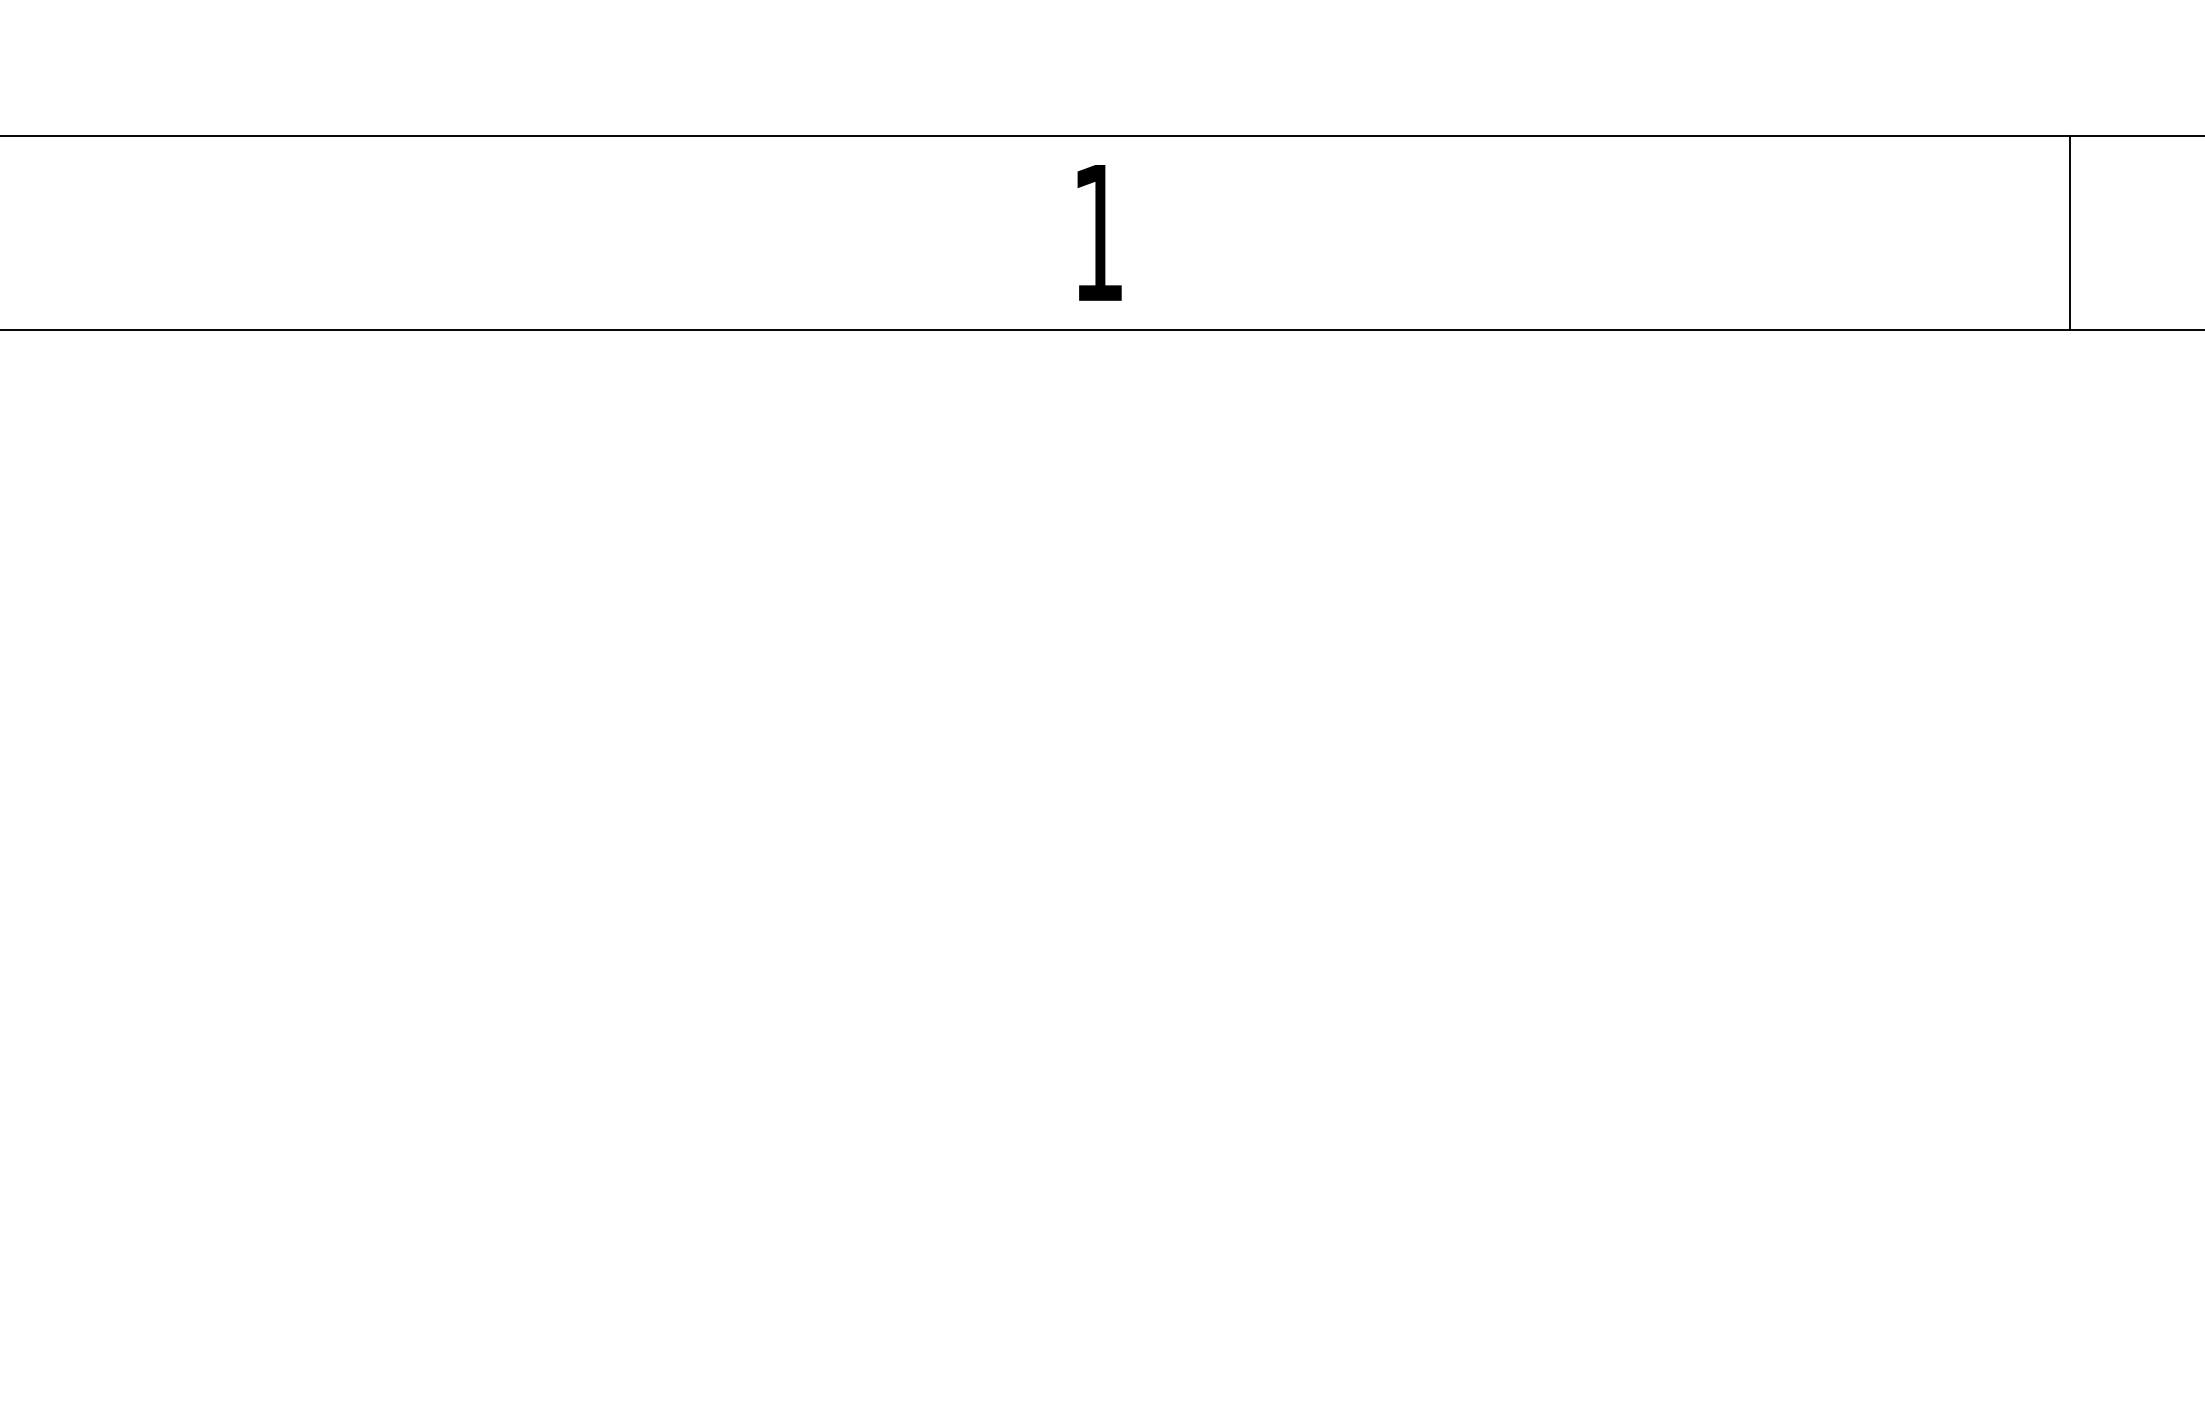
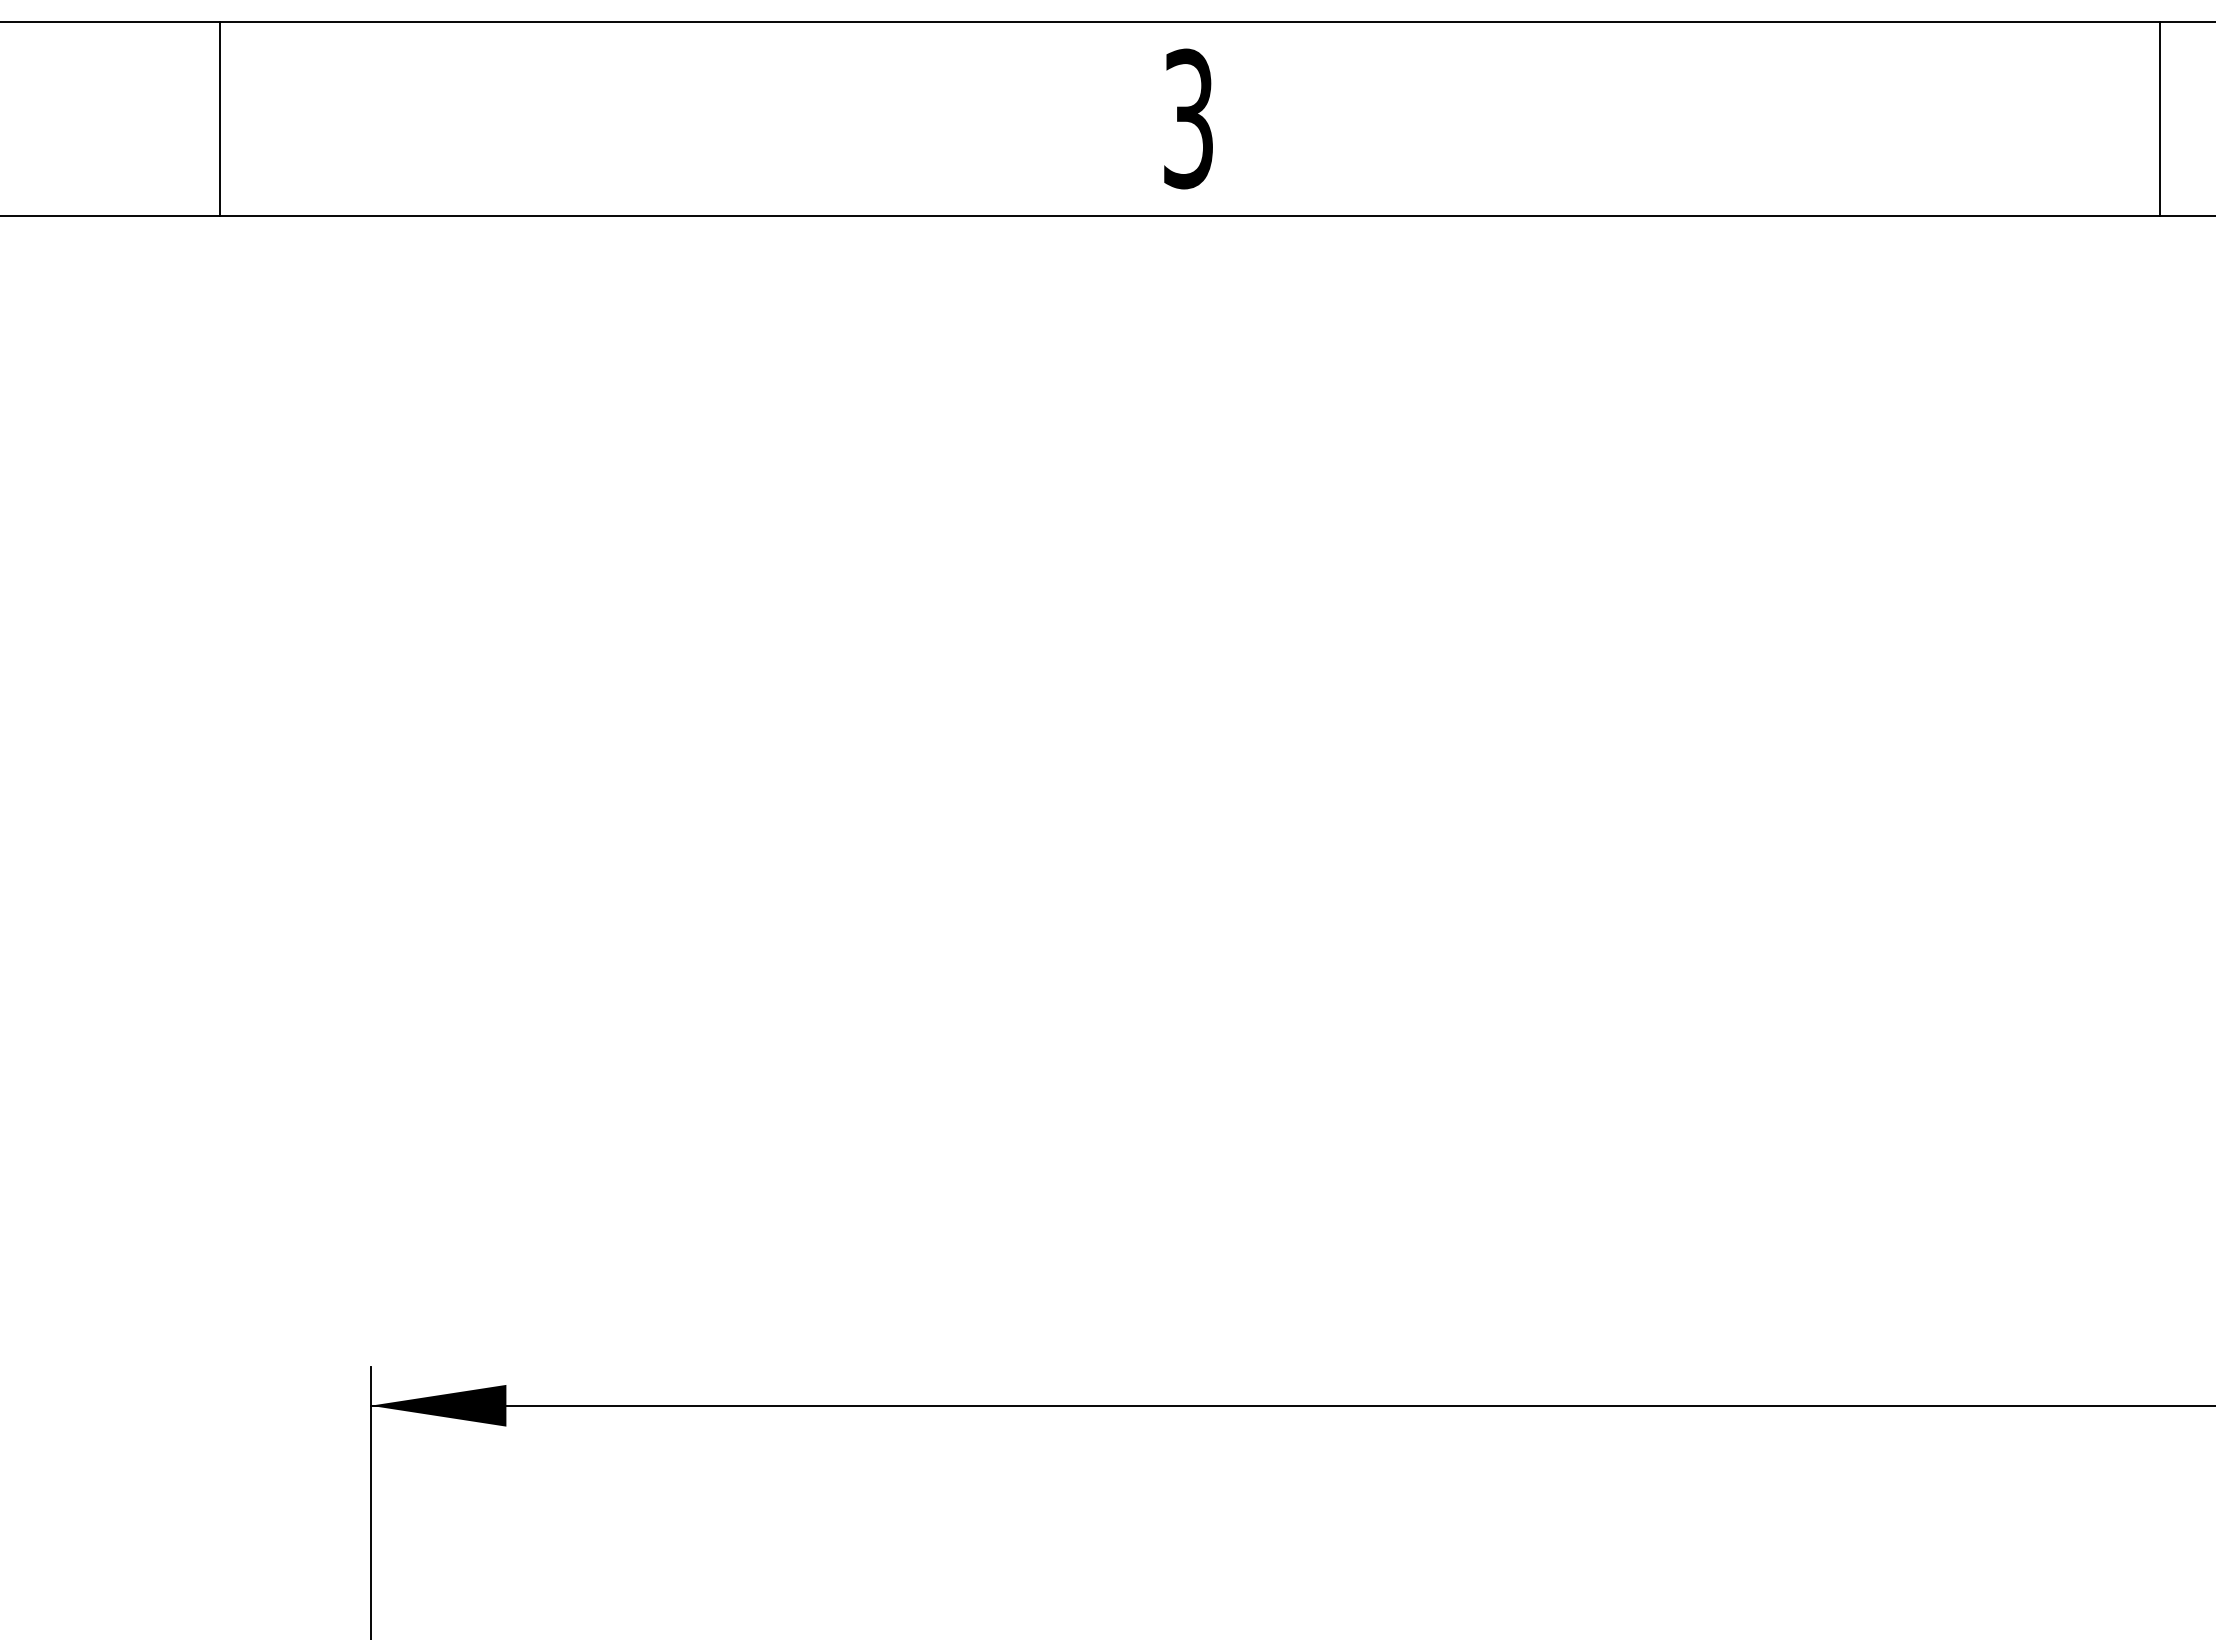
line: (129, 232) -> (219, 118), added
text: (1098, 232) -> (1188, 118), 1 -> 3

